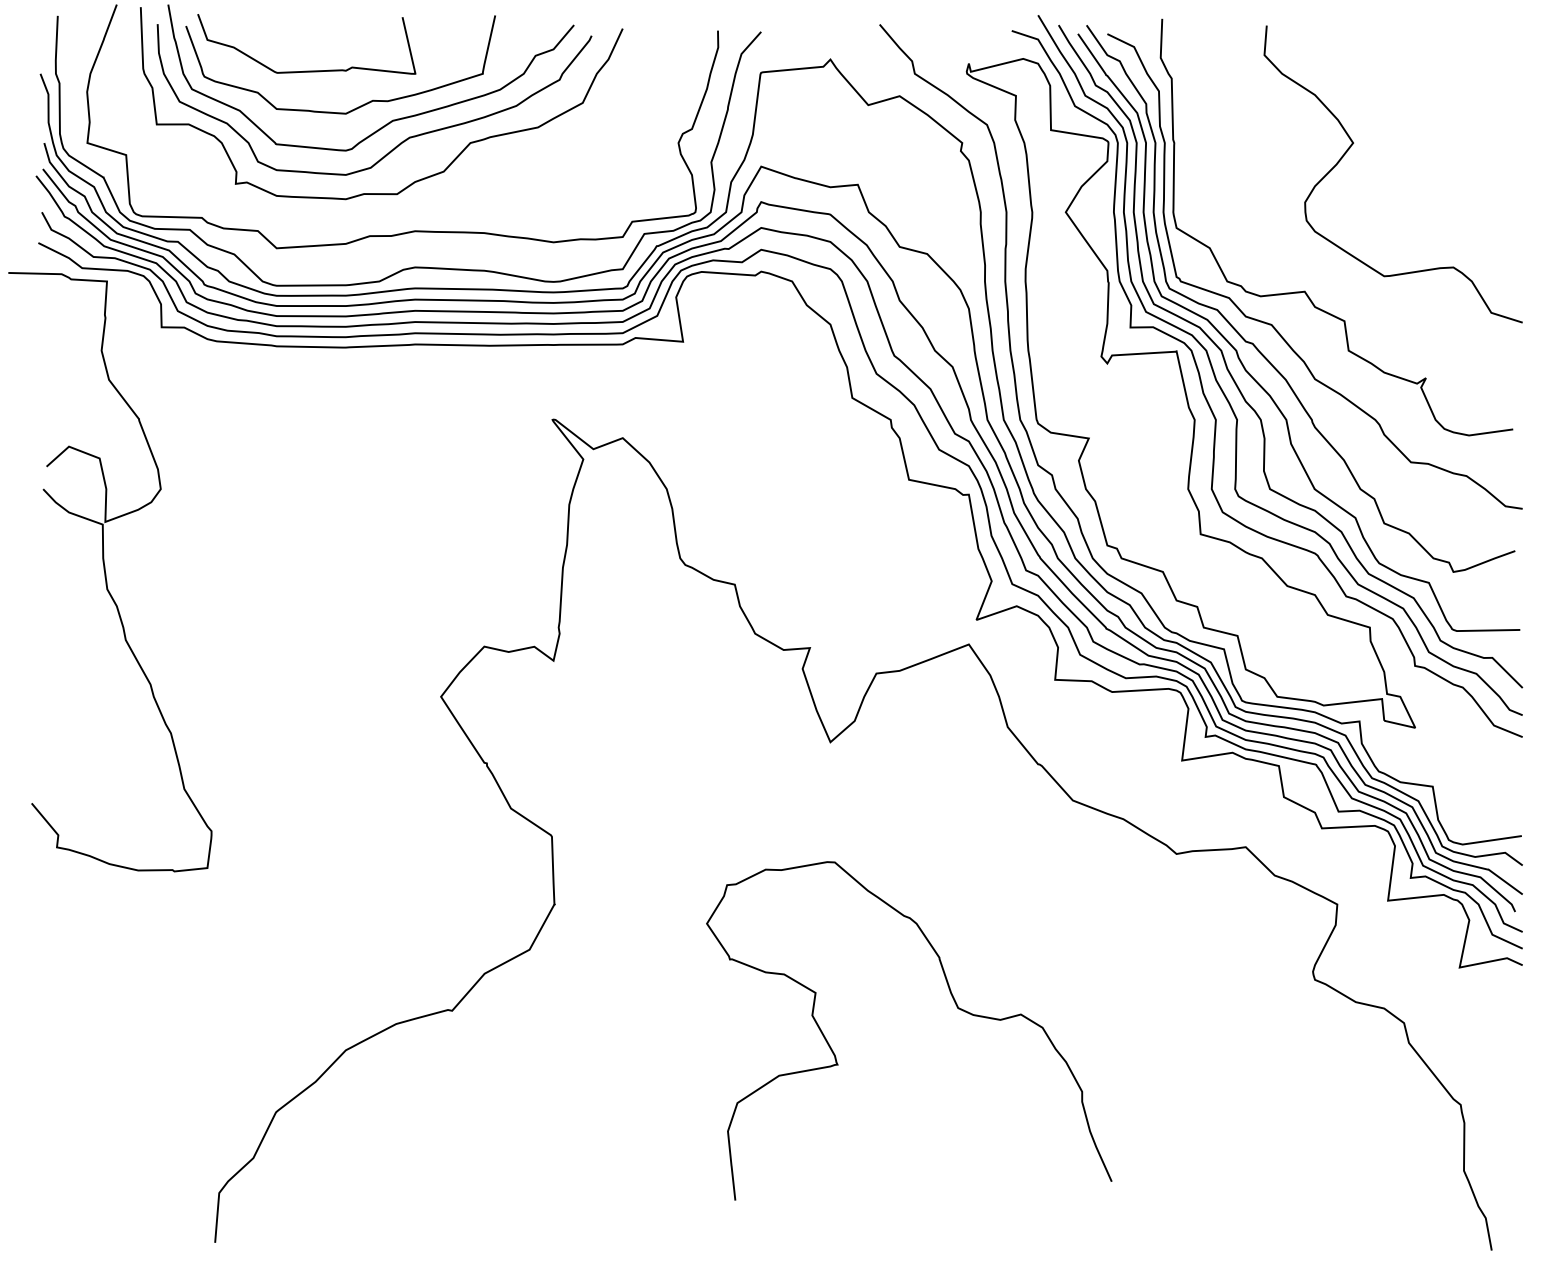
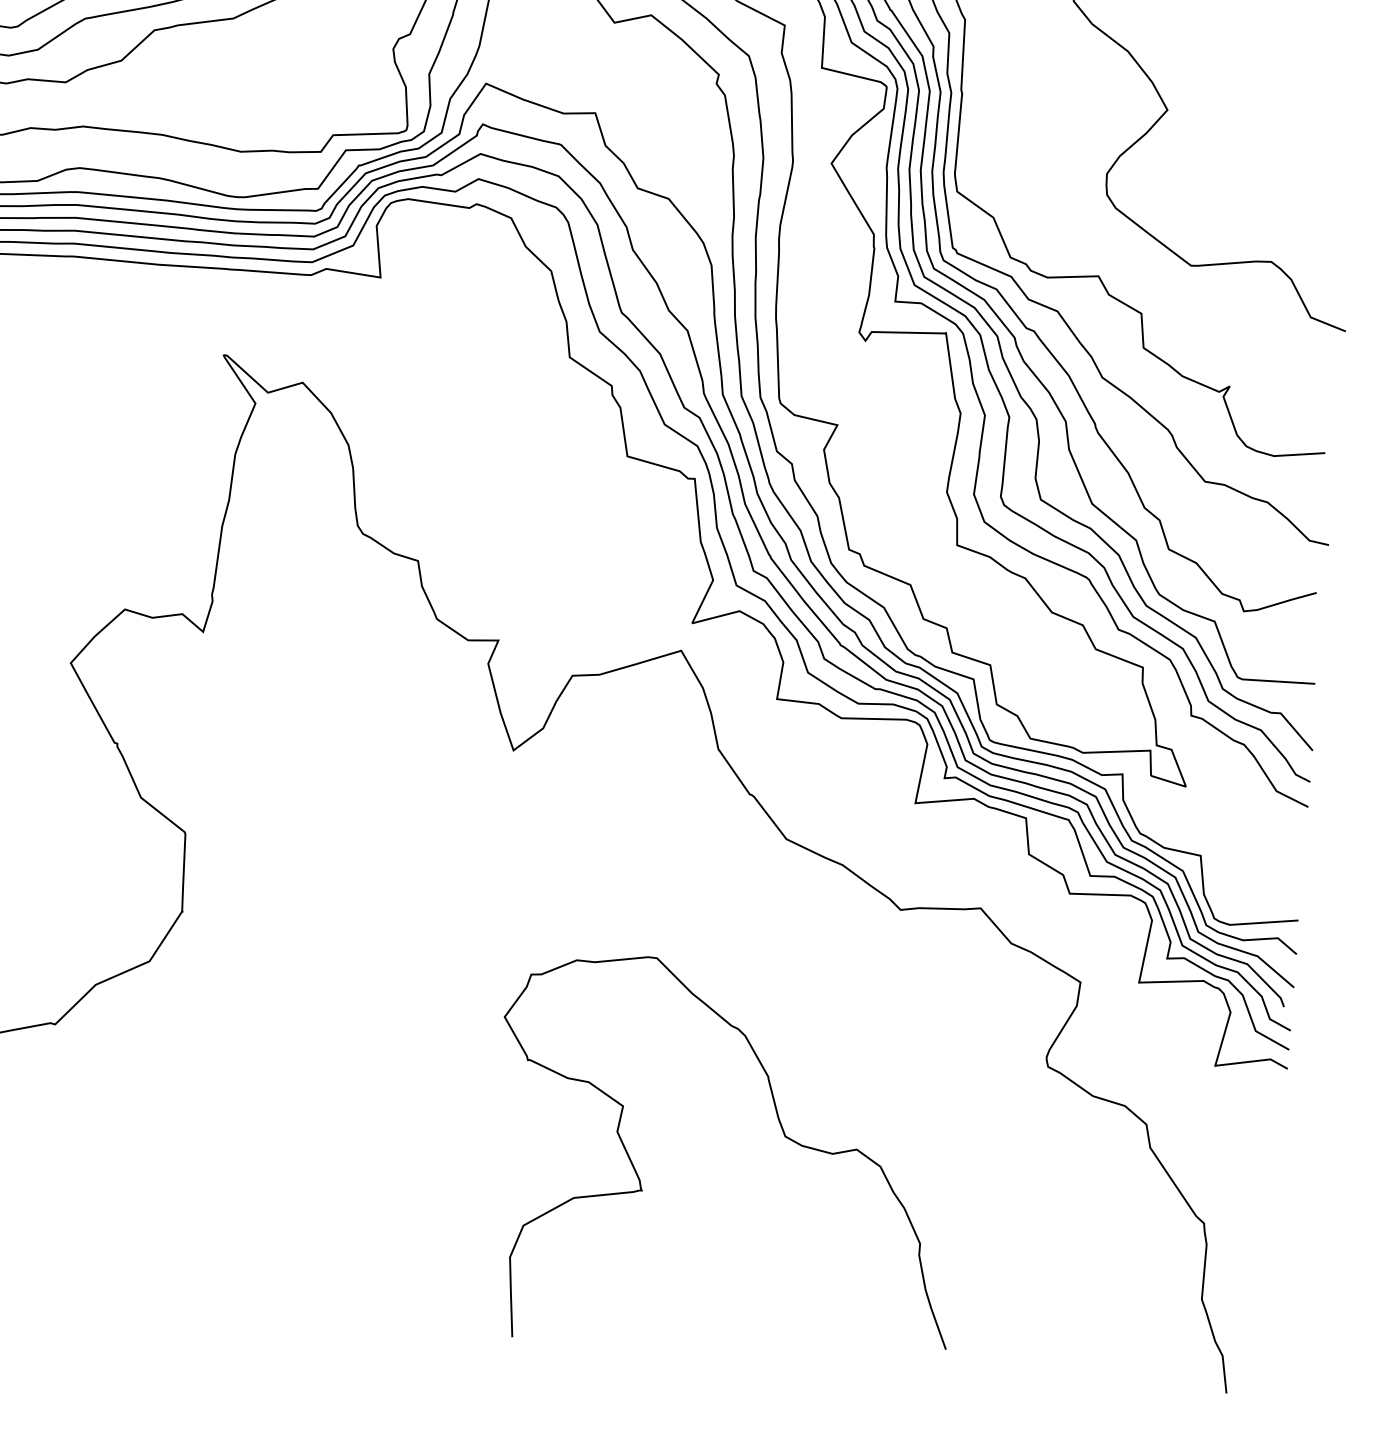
curve: (956, 1007) -> (783, 1135), moved

